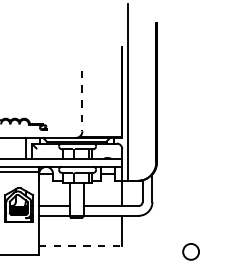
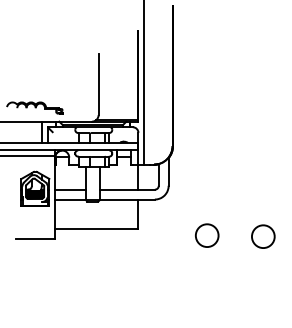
line: (82, 101) -> (98, 85), dashed -> solid
line: (80, 245) -> (96, 229), dashed -> solid
circle: (191, 251) -> (207, 235), size x1.43

